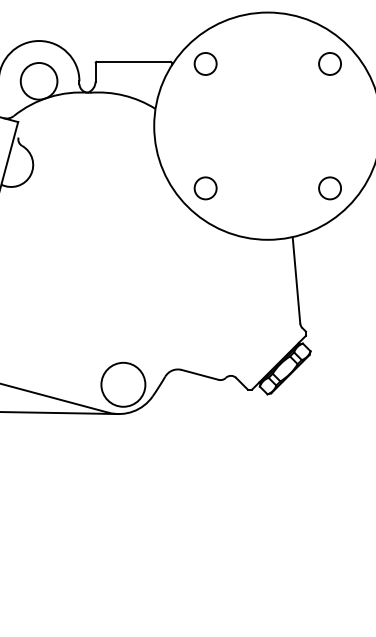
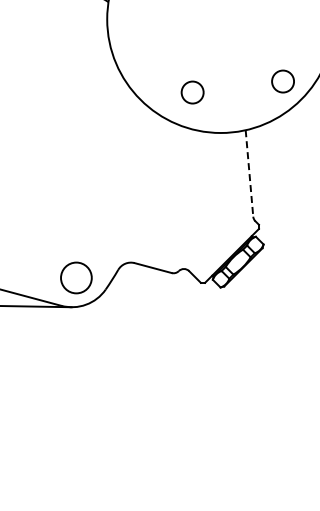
circle: (205, 188) -> (192, 92), moved
line: (296, 280) -> (249, 173), solid -> dashed
circle: (123, 384) -> (76, 277), size x0.7

